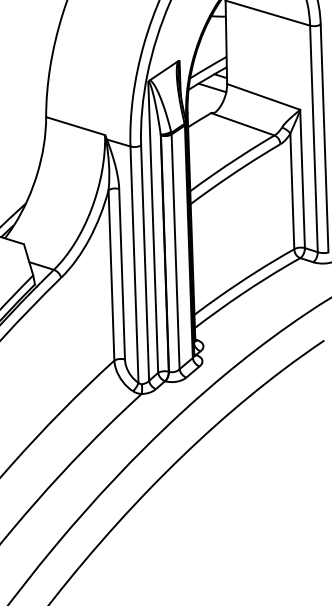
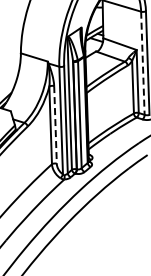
line: (313, 139) -> (142, 63), solid -> dashed
line: (122, 273) -> (55, 124), solid -> dashed

